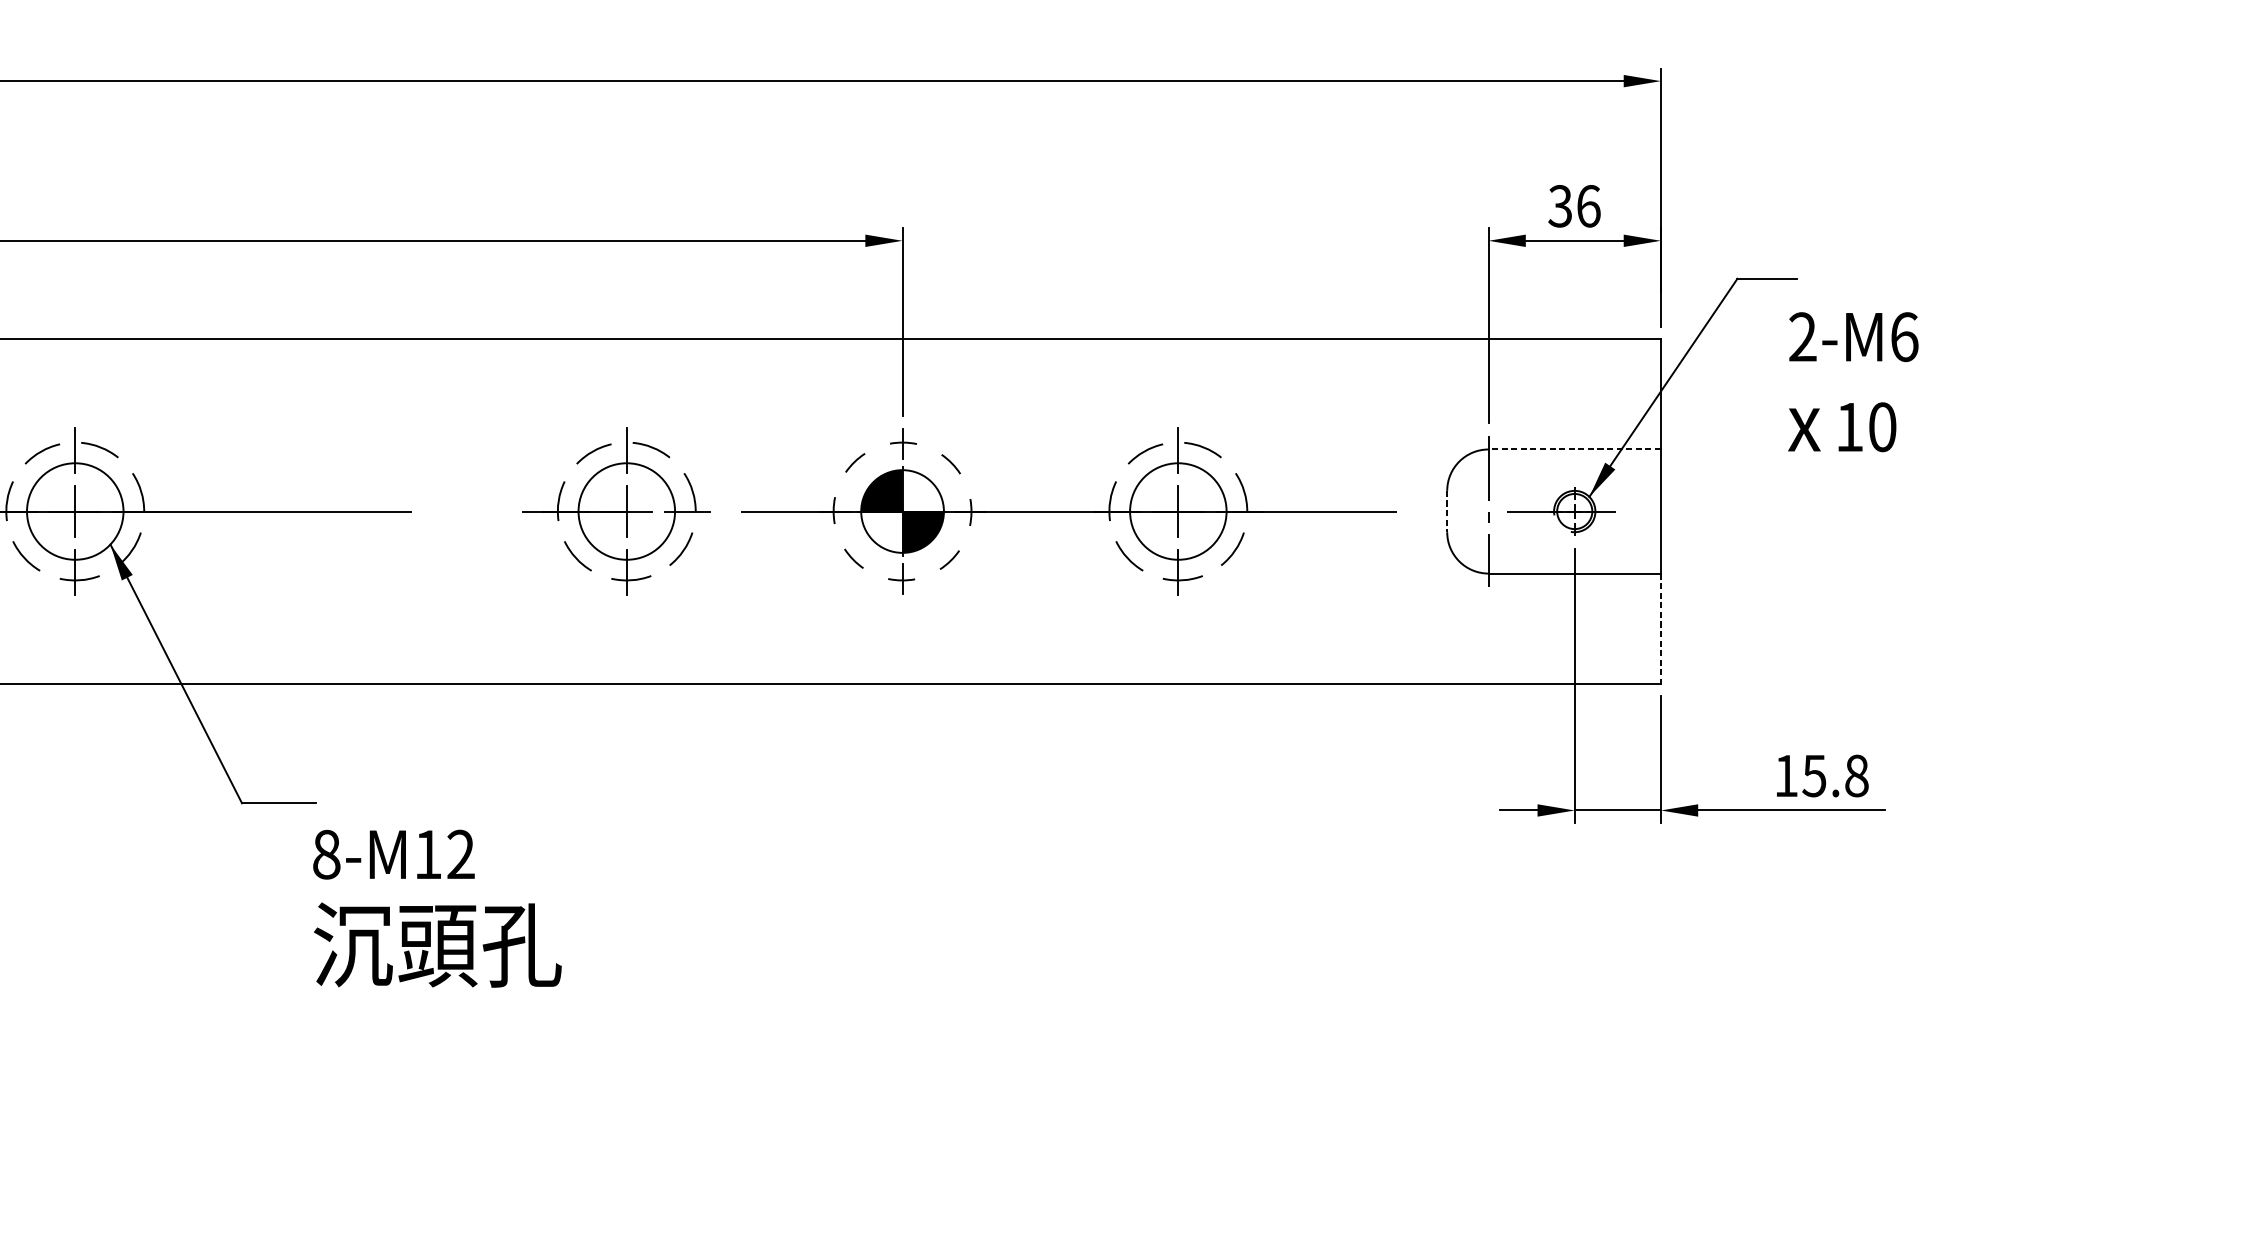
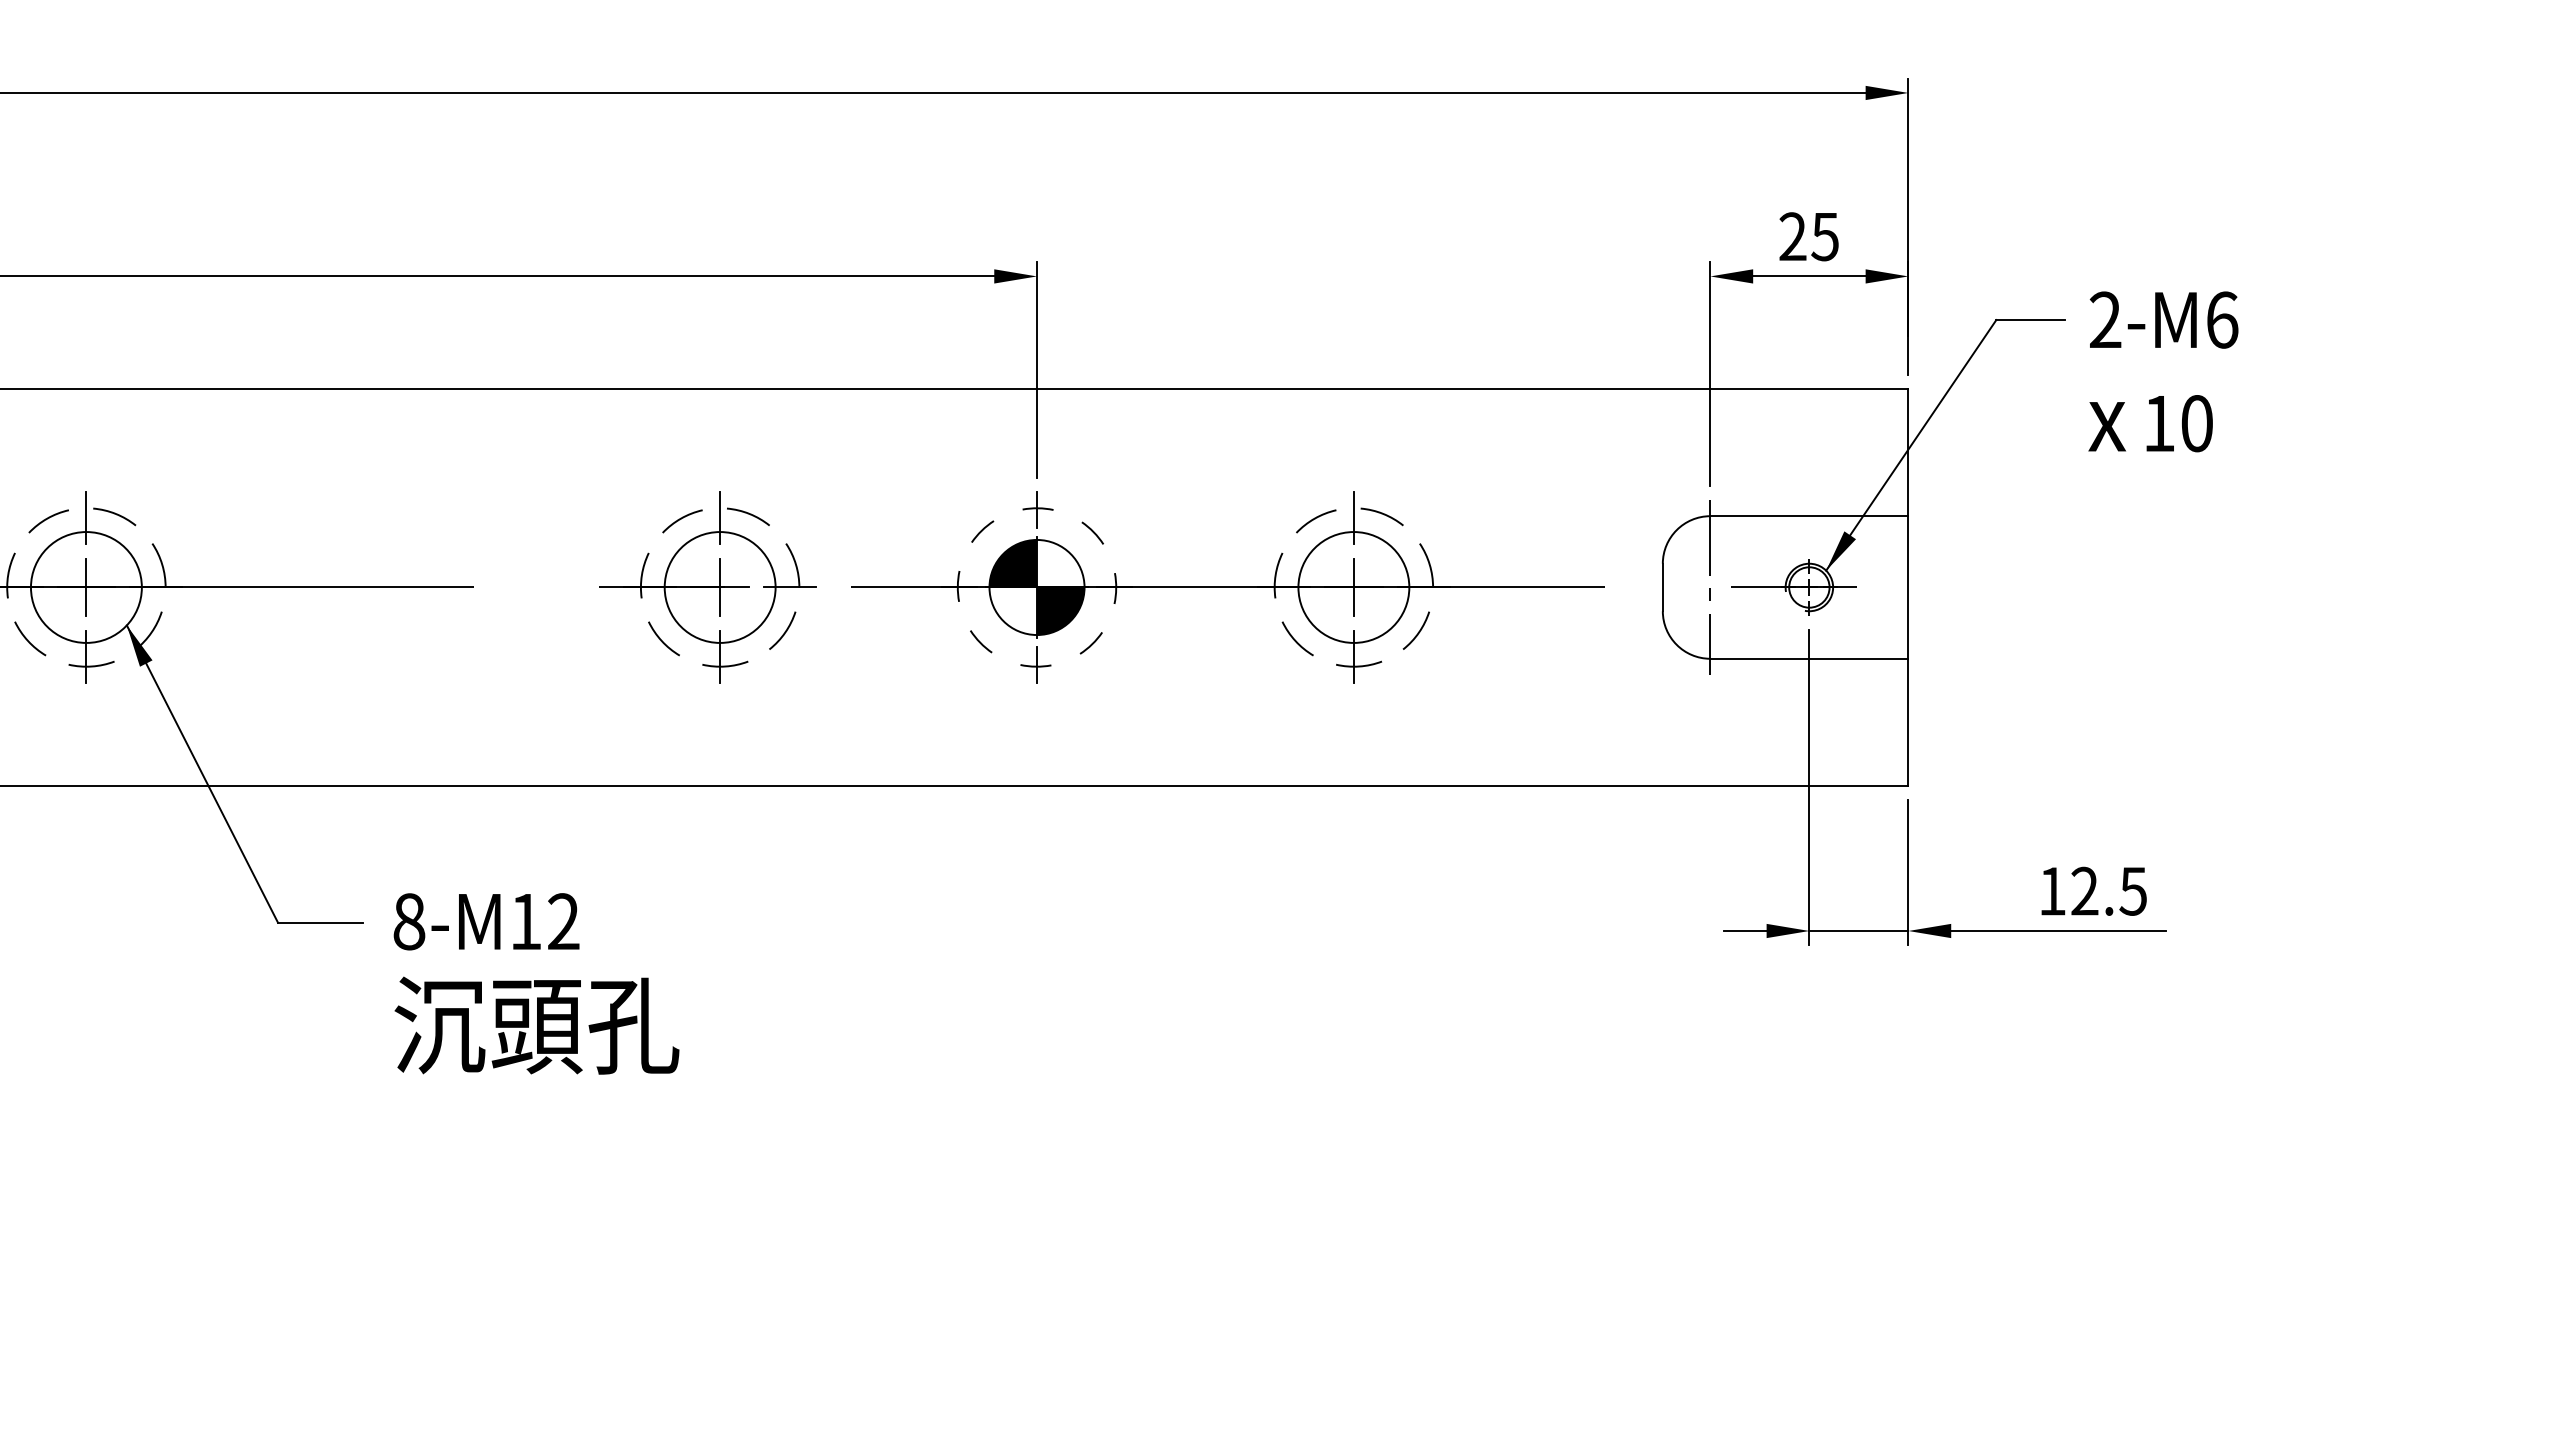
text: (1574, 206) -> (1809, 236), 36 -> 25
text: (1853, 381) -> (2163, 371), moved
line: (1573, 449) -> (1808, 516), dashed -> solid
line: (1446, 511) -> (1662, 587), dashed -> solid
line: (1661, 629) -> (1908, 722), dashed -> solid
text: (1835, 775) -> (2108, 890), 15.8 -> 12.5
text: (437, 908) -> (536, 983), moved

